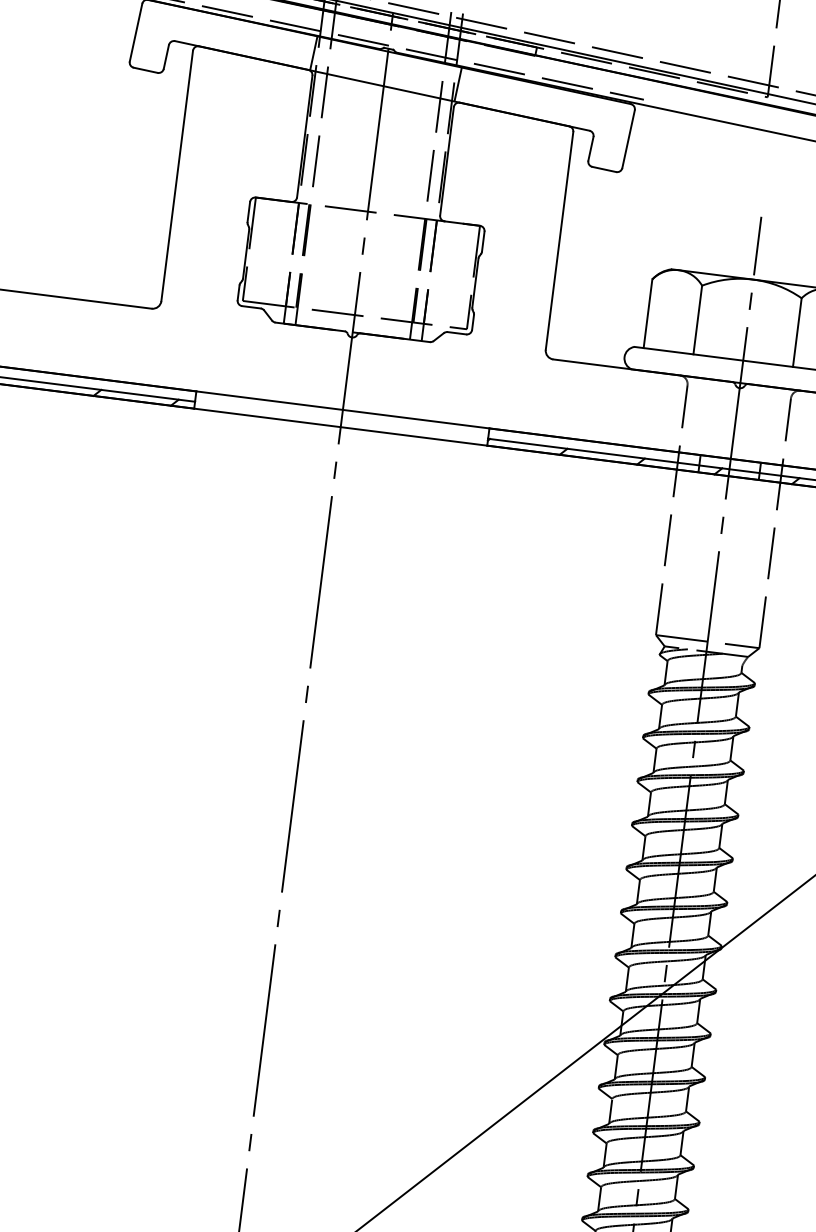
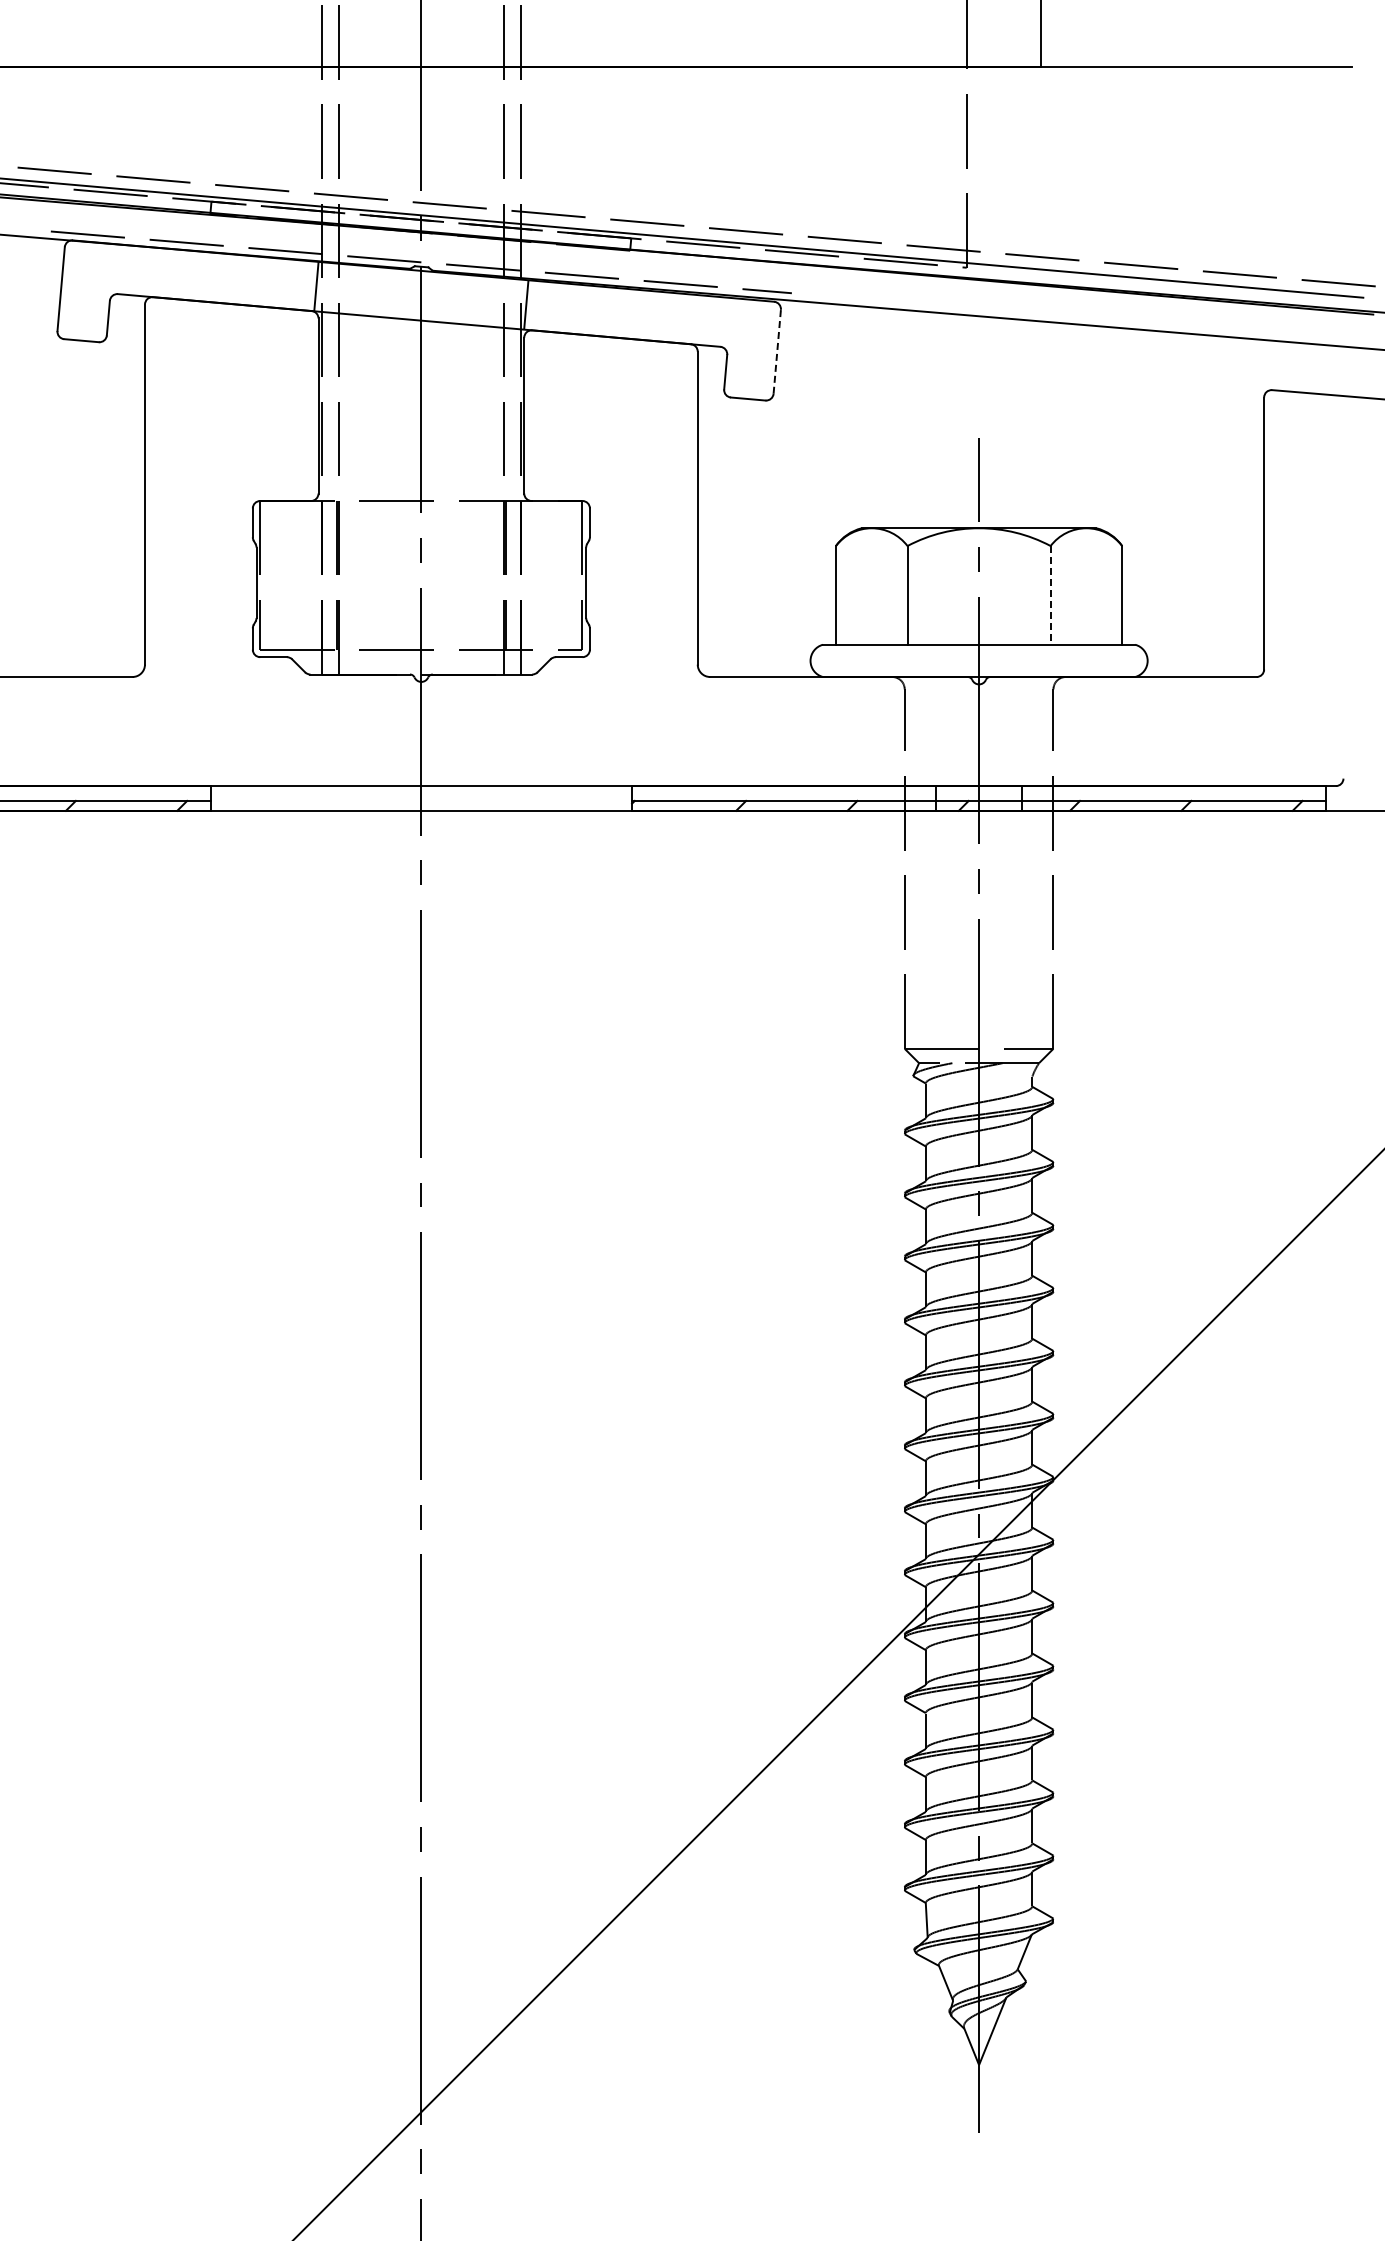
line: (628, 138) -> (777, 351), solid -> dashed
line: (797, 332) -> (1050, 595), solid -> dashed

